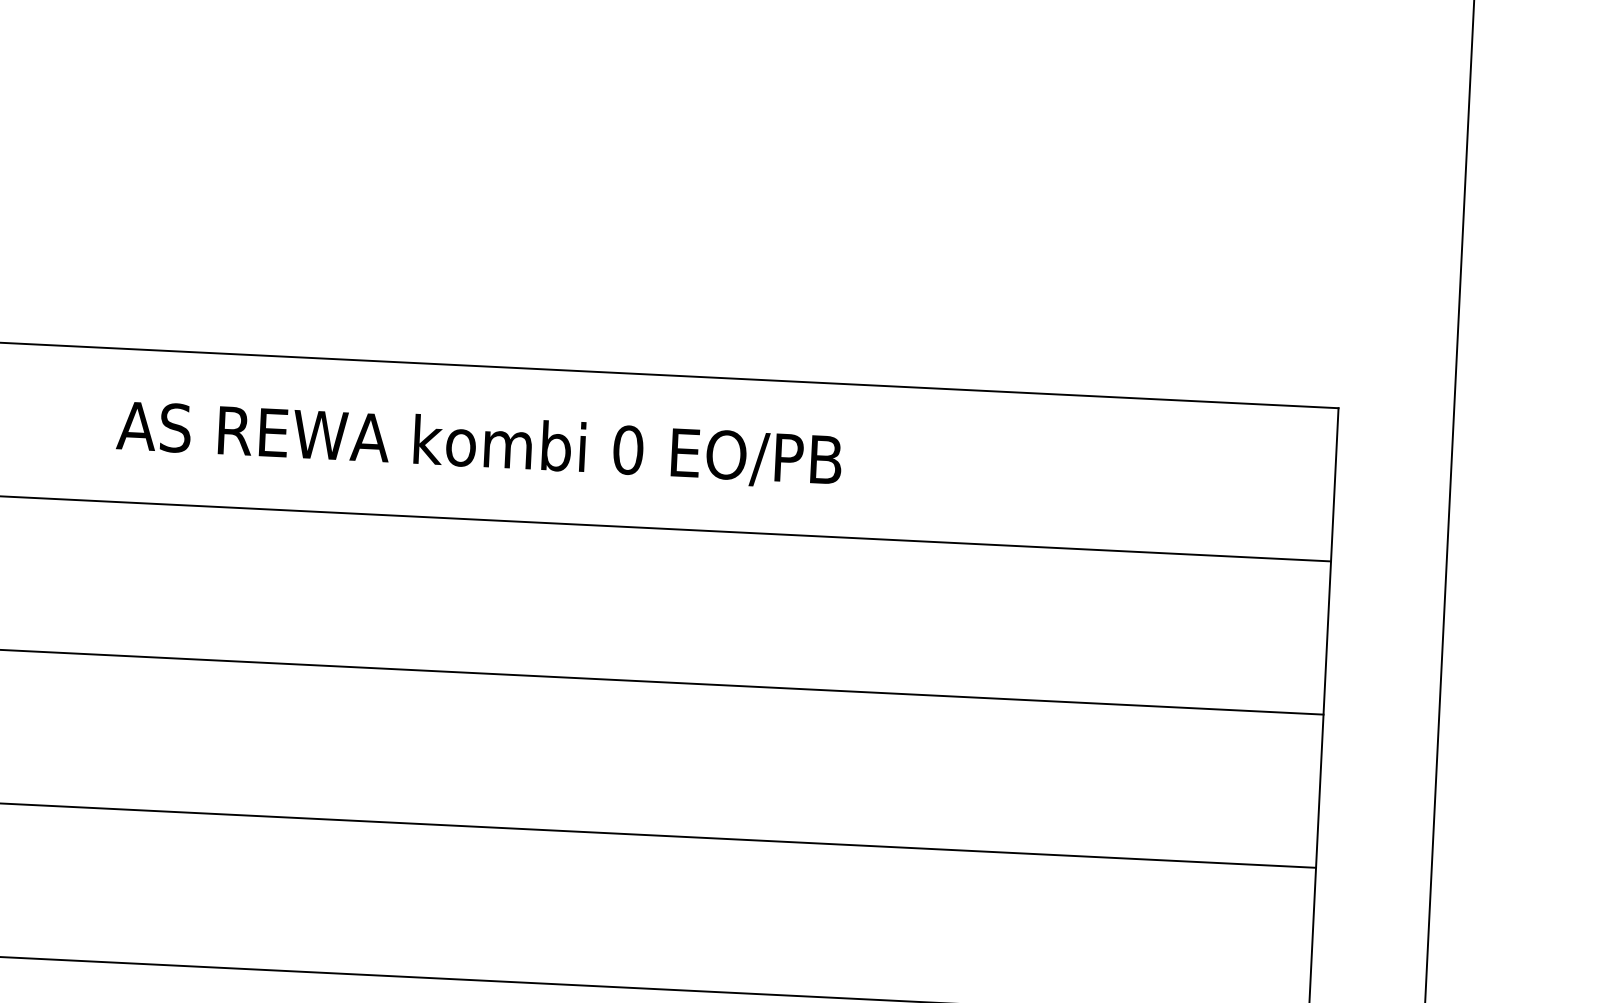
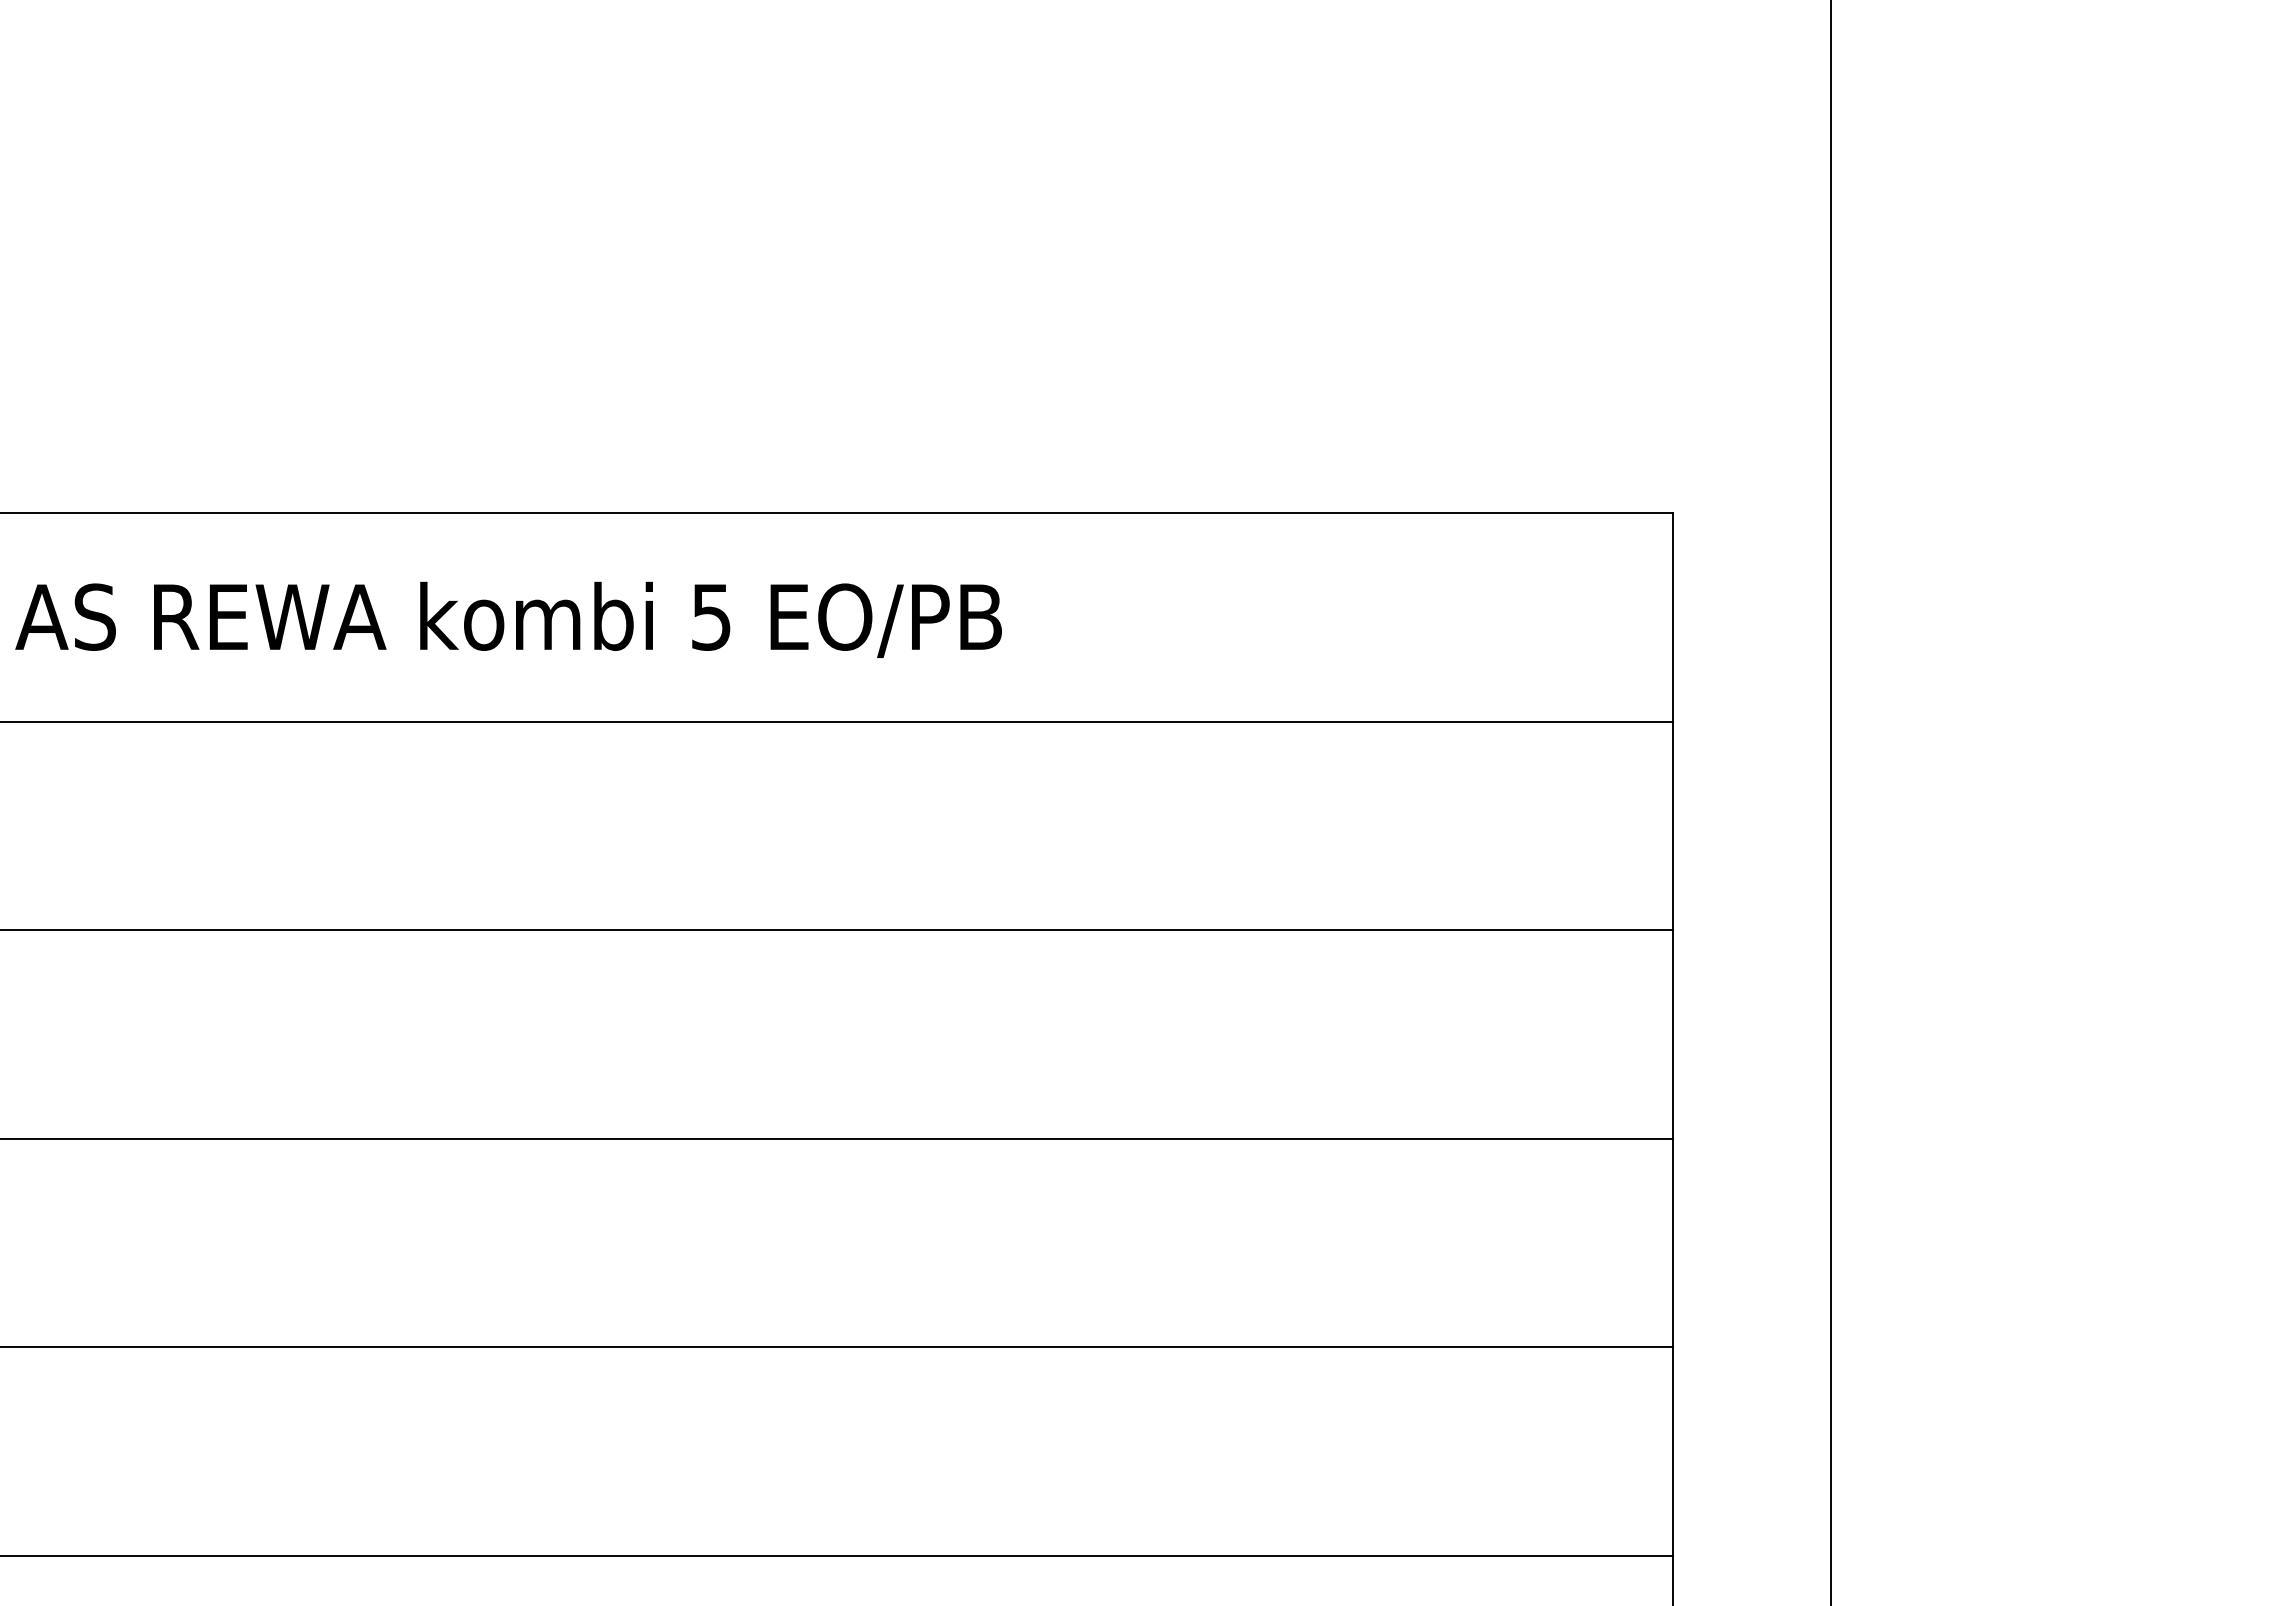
text: (628, 449) -> (711, 616), 0 -> 5

